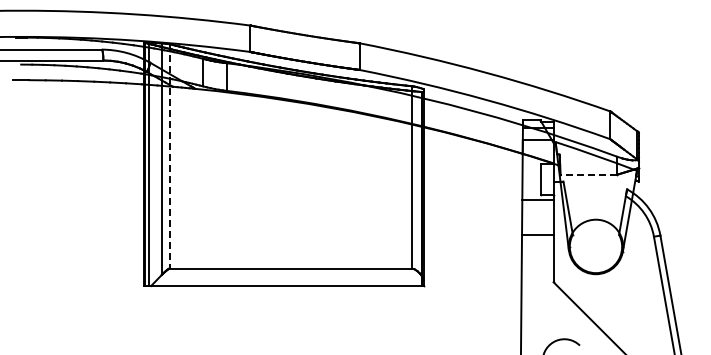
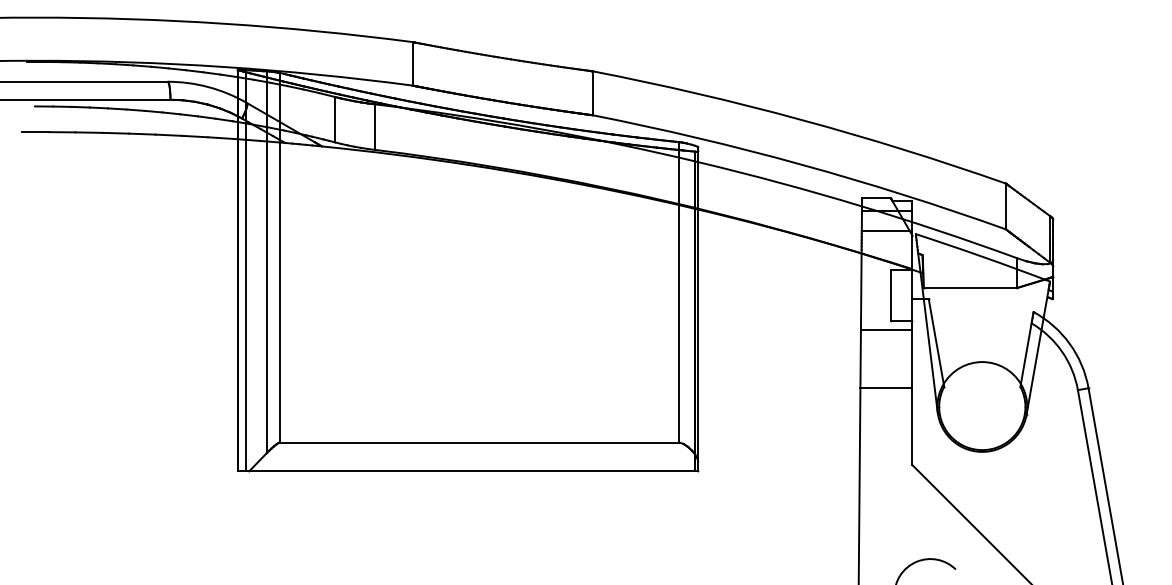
line: (169, 156) -> (279, 257), dashed -> solid
line: (588, 174) -> (970, 287), dashed -> solid

